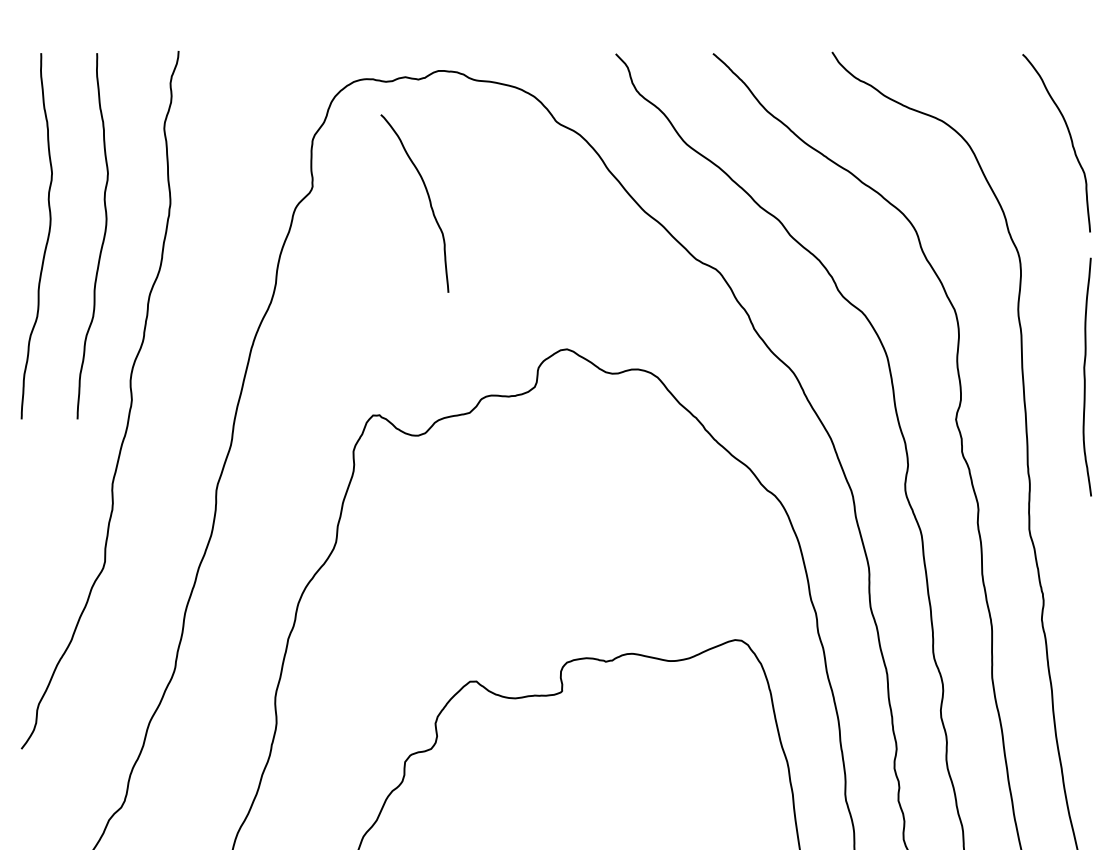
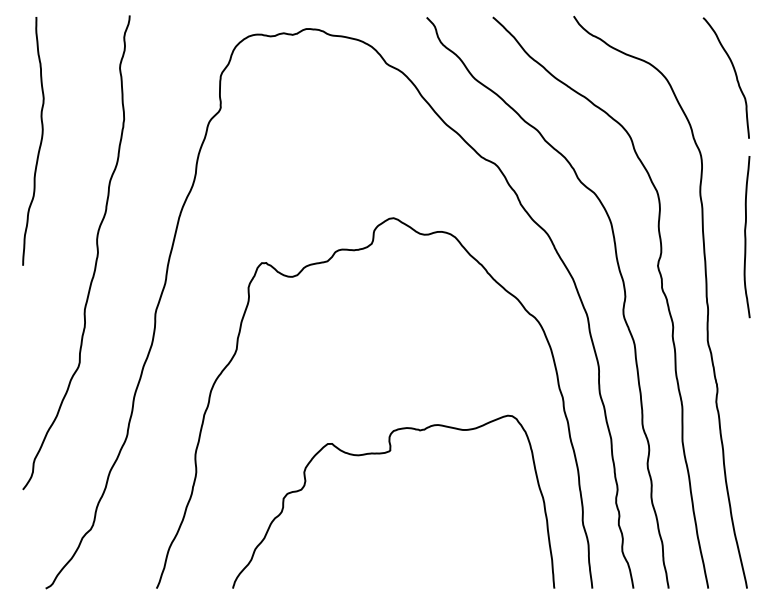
curve: (427, 196) -> (298, 114), removed
curve: (101, 240) -> (77, 144), removed

